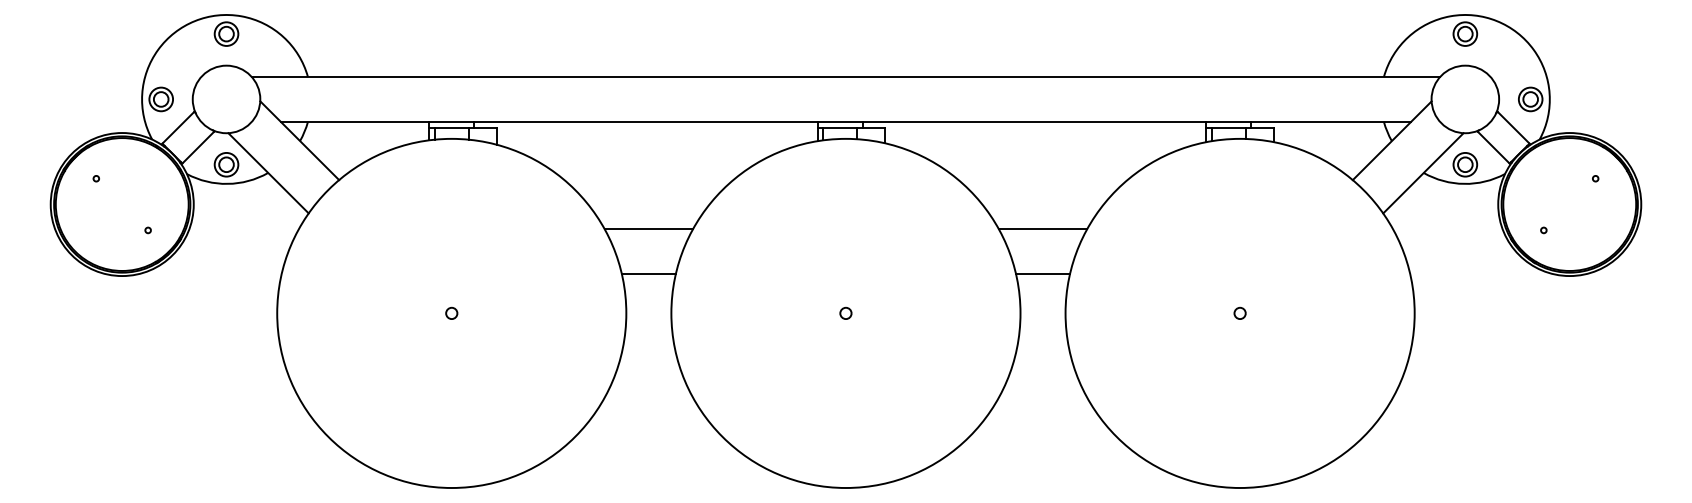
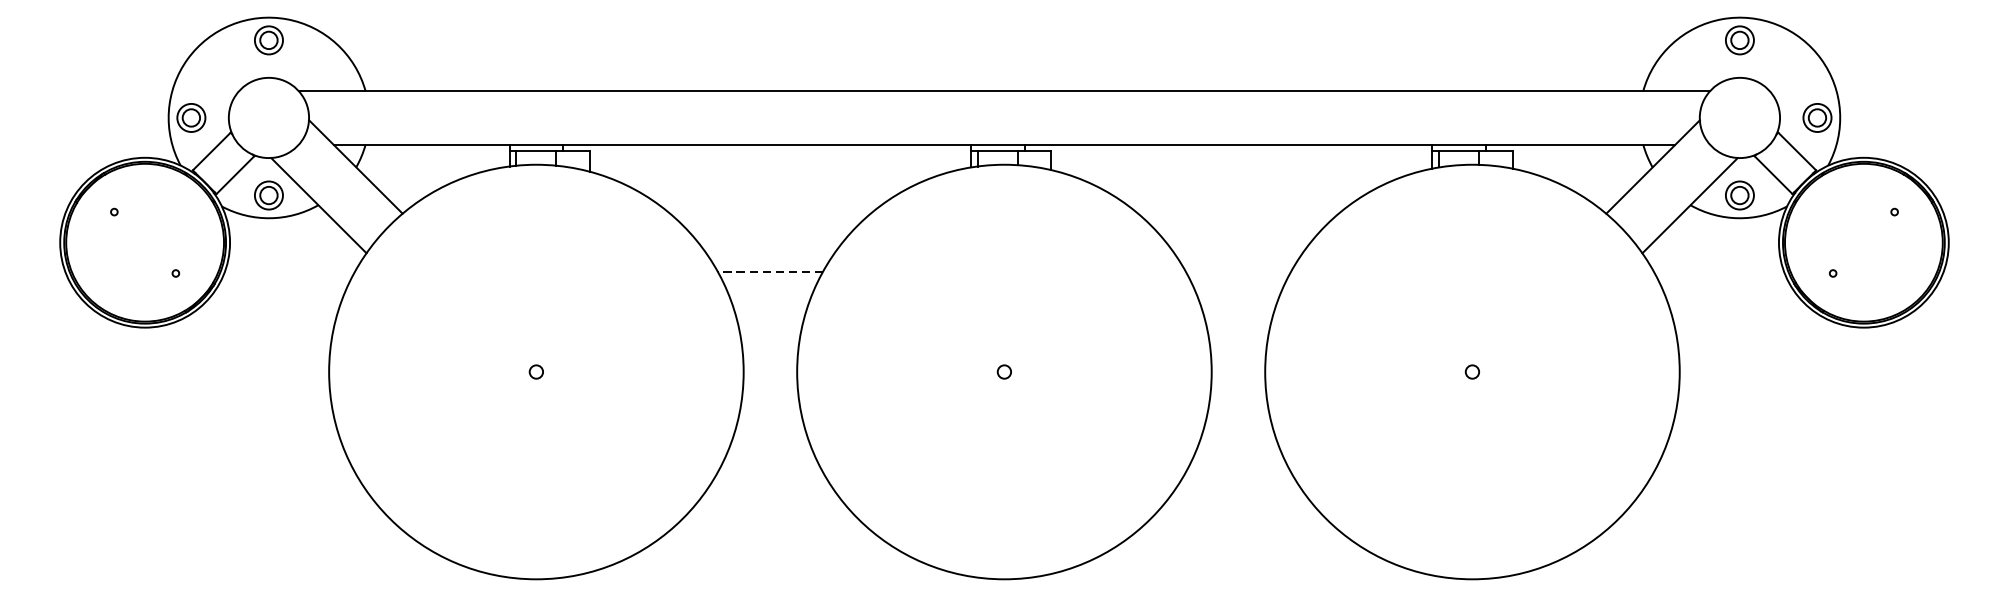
line: (648, 228) -> (769, 271), solid -> dashed
line: (1042, 228) -> (1237, 271), removed
line: (648, 274) -> (769, 325), removed
line: (1043, 274) -> (1239, 325), removed

